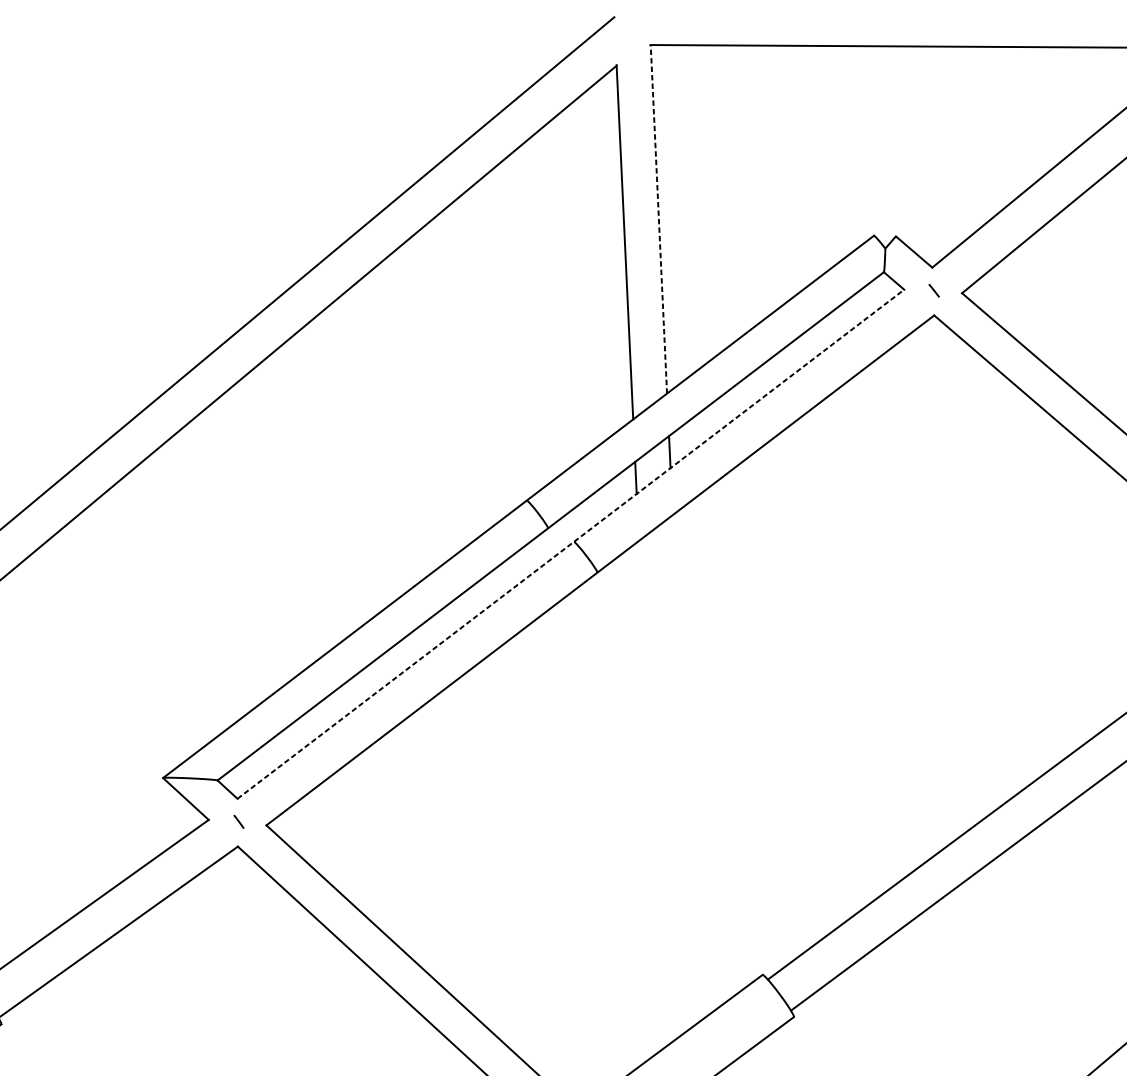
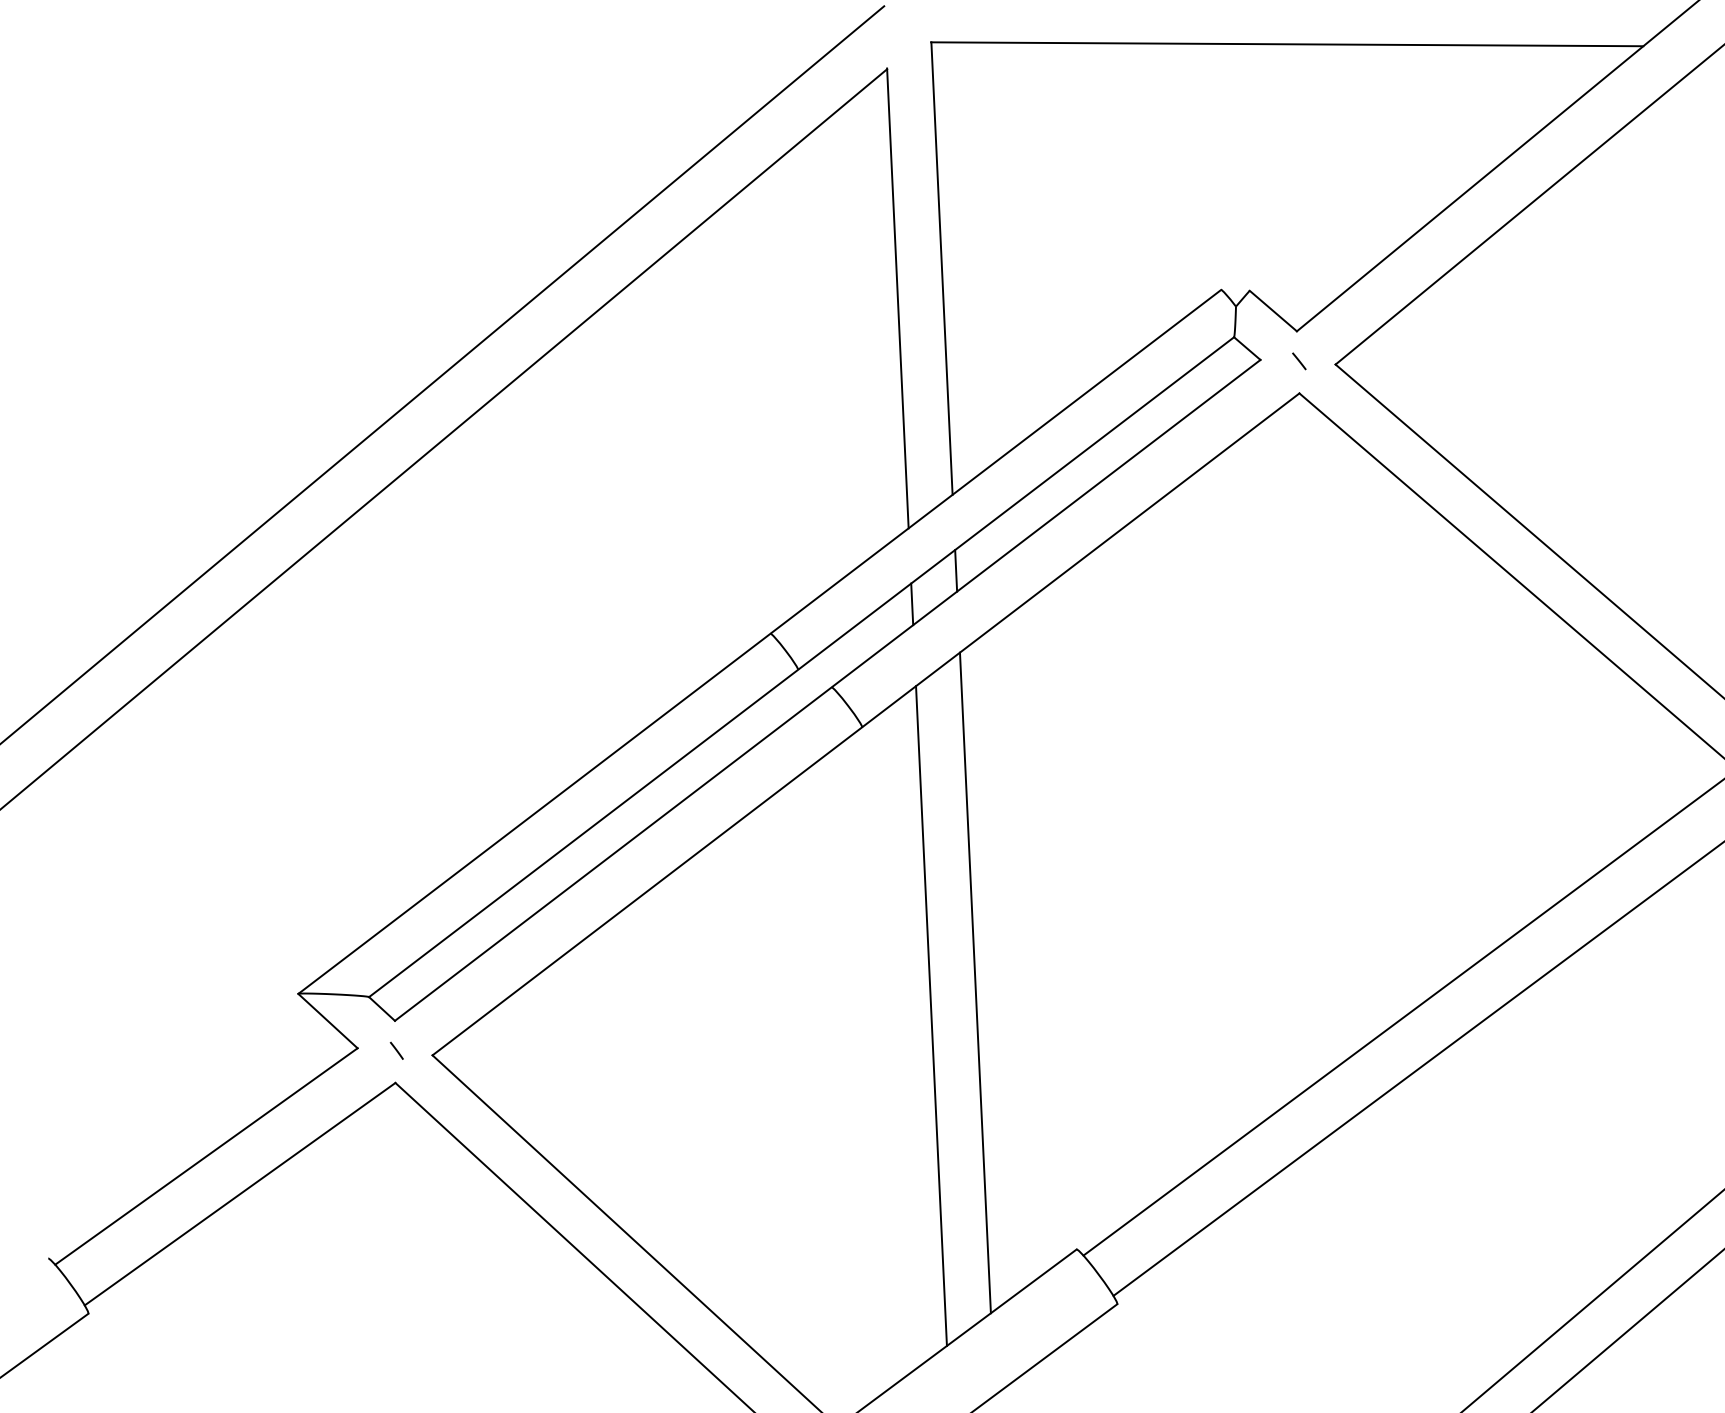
line: (658, 219) -> (941, 268), dashed -> solid
line: (570, 544) -> (827, 690), dashed -> solid
line: (683, 769) -> (974, 982), added
line: (650, 794) -> (931, 1015), added

